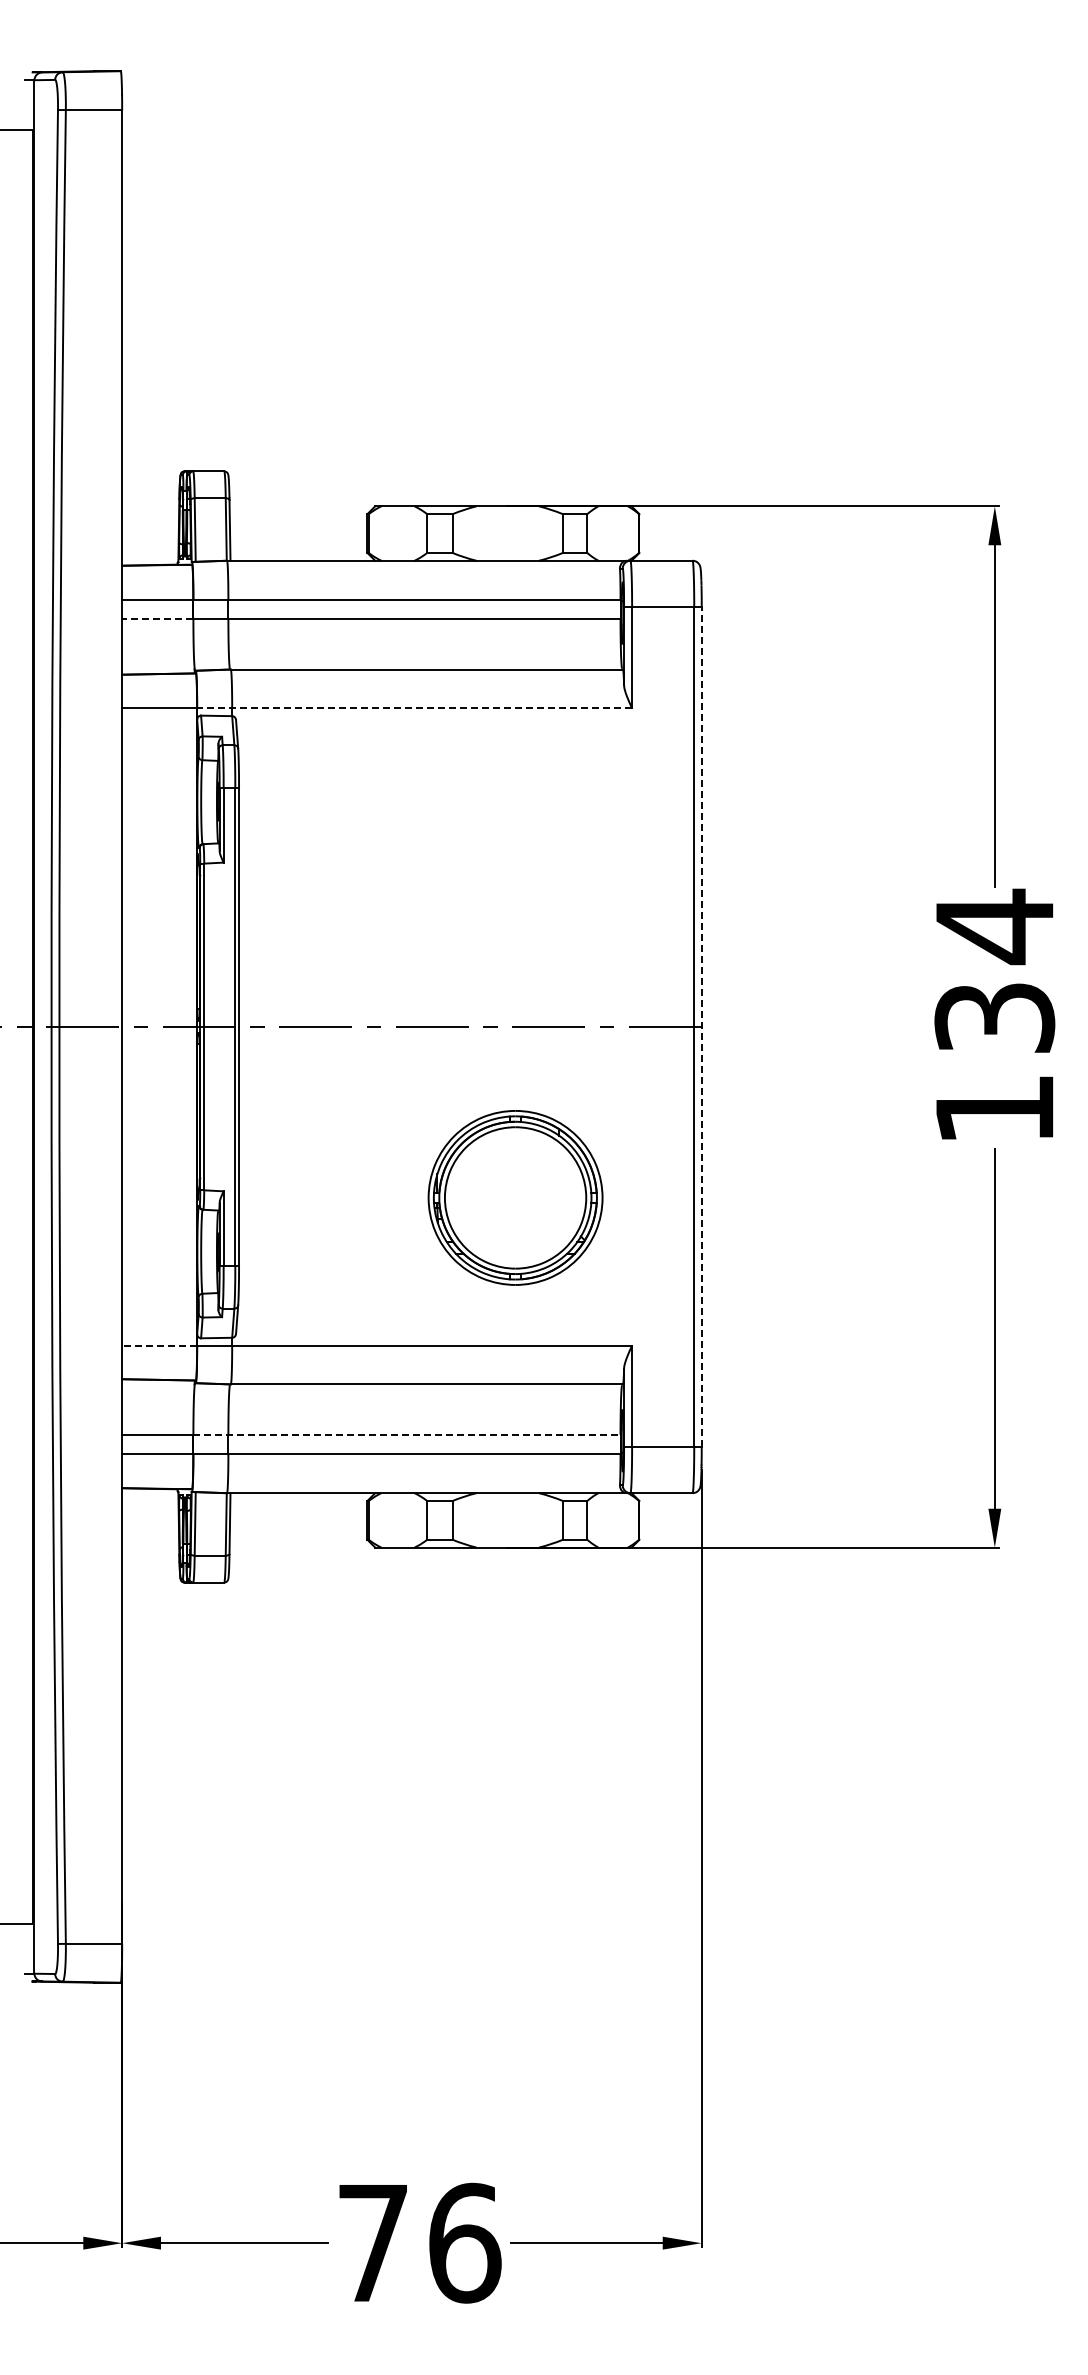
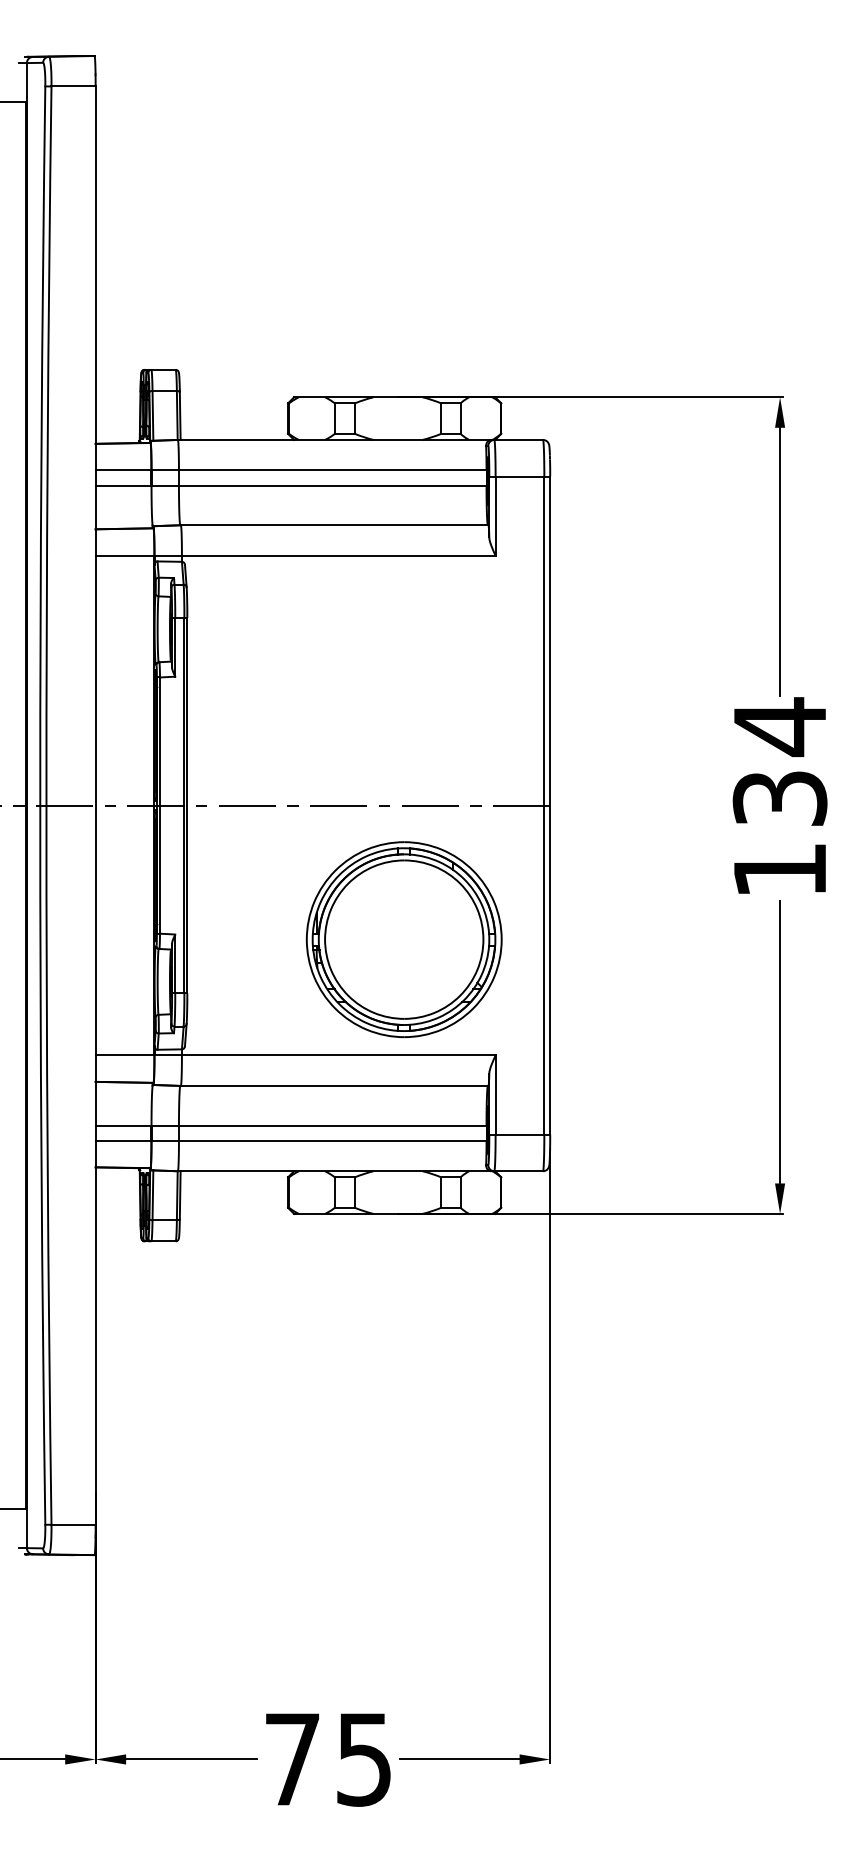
line: (157, 619) -> (123, 486), dashed -> solid
line: (414, 708) -> (324, 555), dashed -> solid
line: (701, 1026) -> (550, 805), dashed -> solid
part: (515, 1197) -> (404, 939), size x1.43
line: (159, 1345) -> (124, 1055), dashed -> solid
line: (406, 1434) -> (318, 1125), dashed -> solid
text: (465, 2242) -> (364, 1758), 76 -> 75

